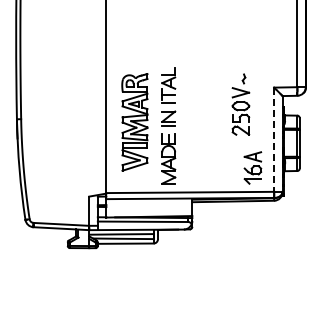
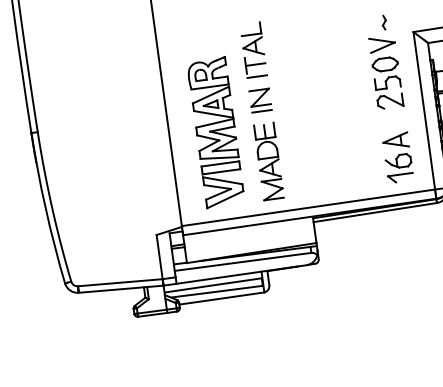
part: (240, 104) -> (384, 62), moved
part: (134, 122) -> (215, 132), moved
line: (274, 140) -> (424, 111), dashed -> solid

